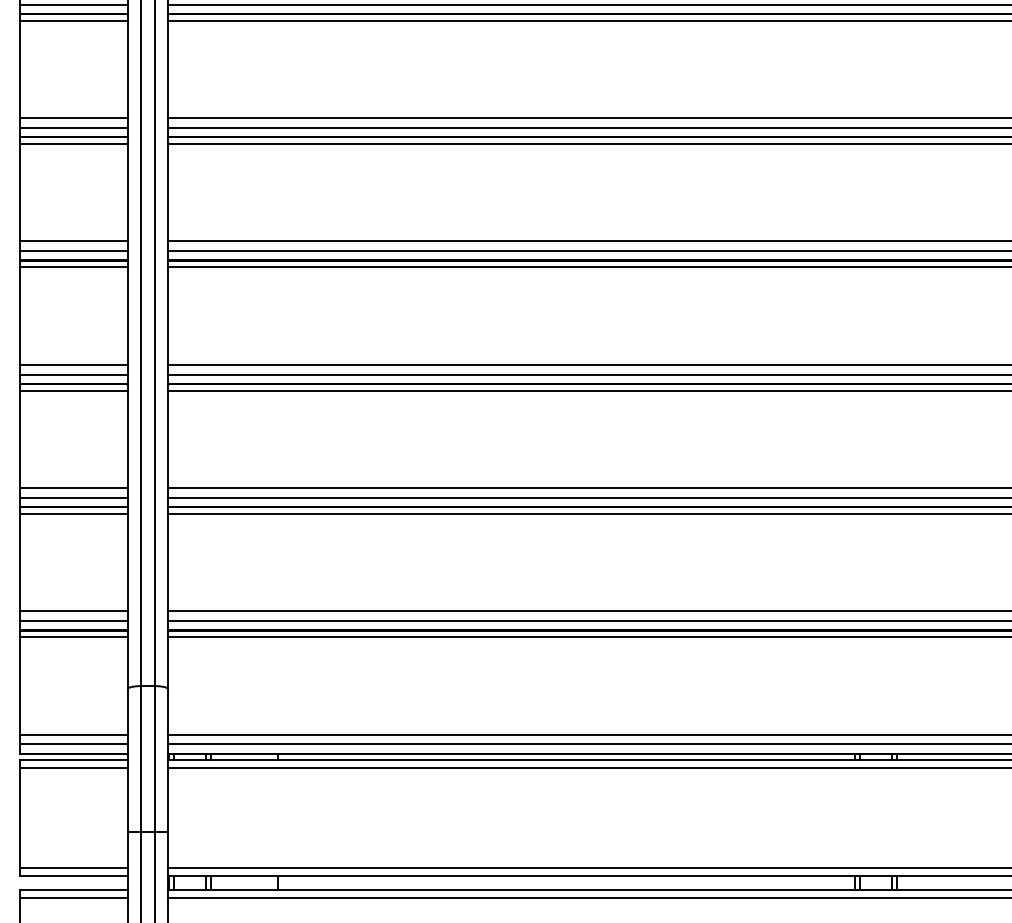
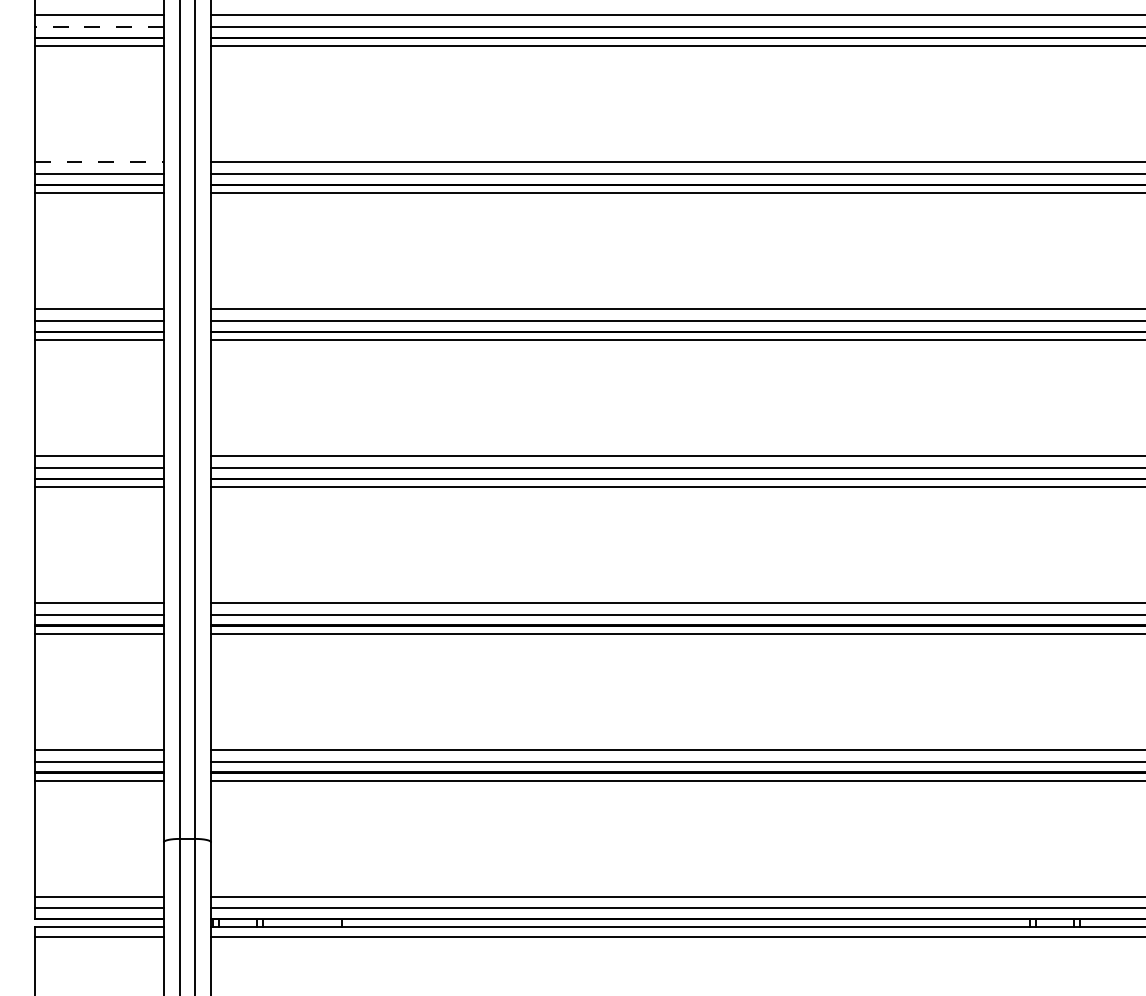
line: (73, 4) -> (98, 26), solid -> dashed
line: (74, 118) -> (100, 162), solid -> dashed

